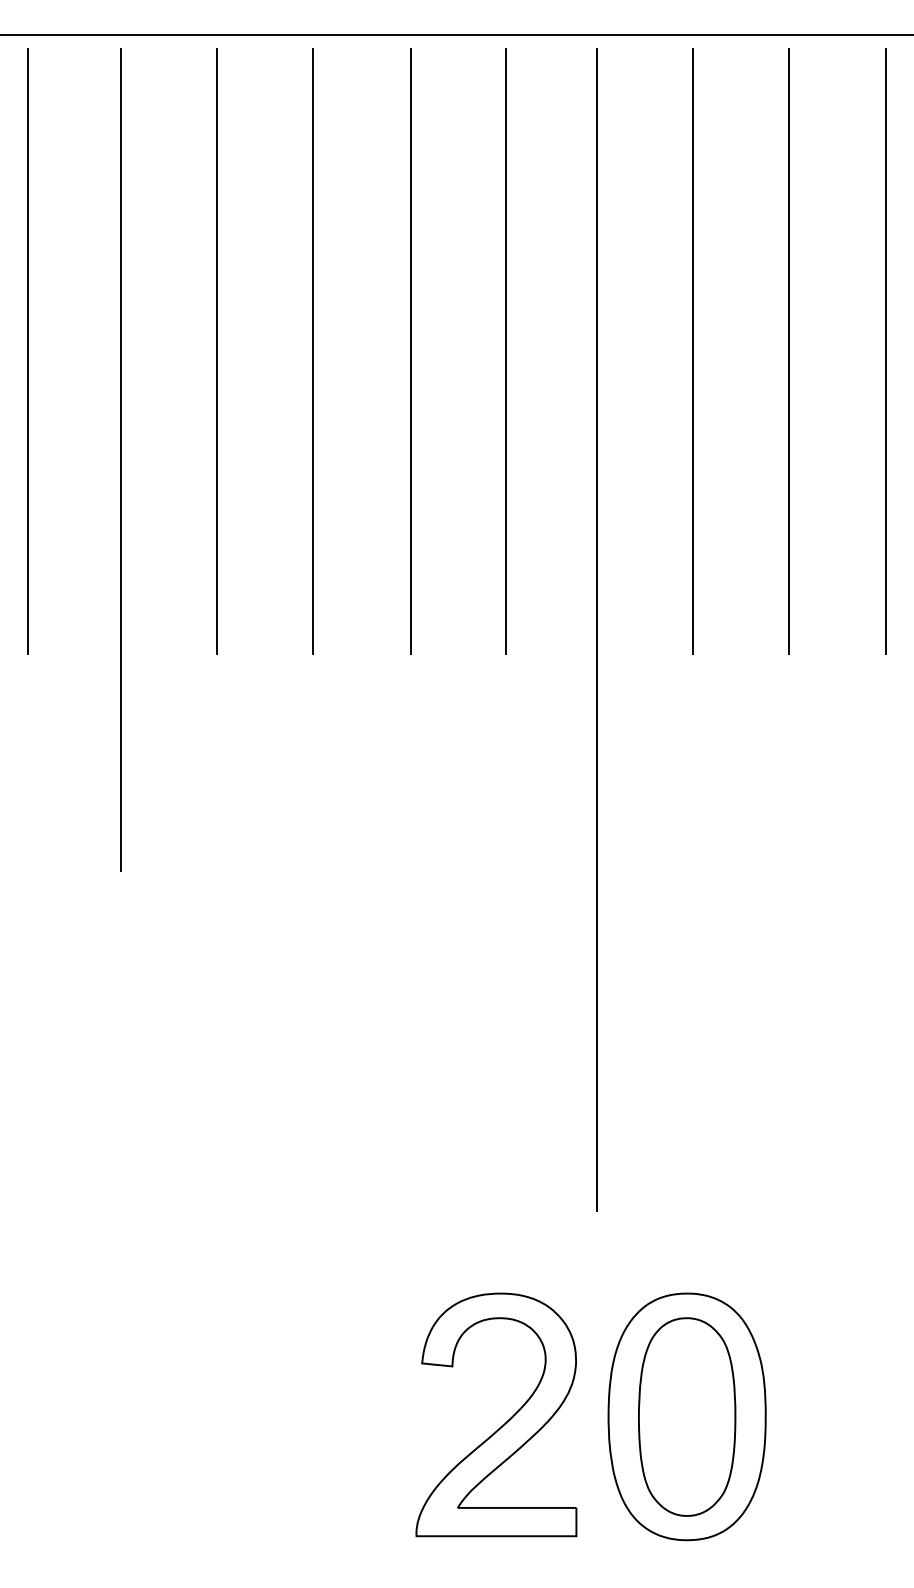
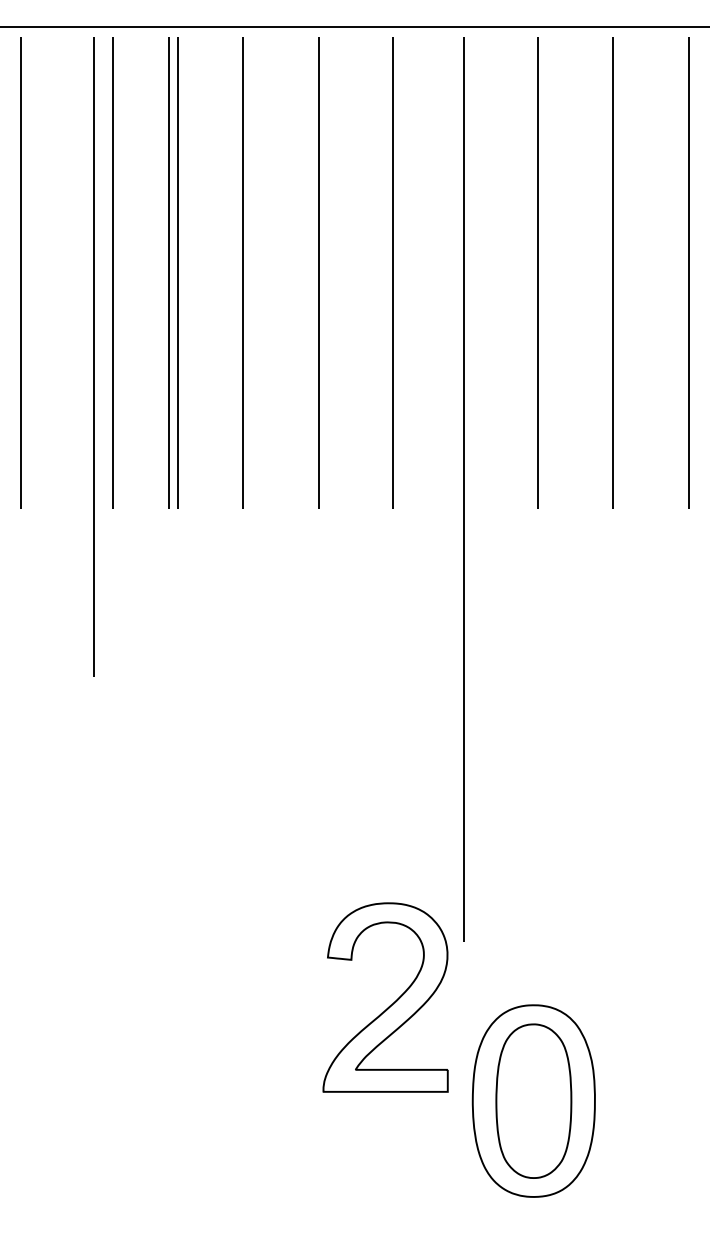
line: (144, 350) -> (112, 272), added
line: (228, 350) -> (177, 272), added
part: (502, 1423) -> (390, 1004), moved

